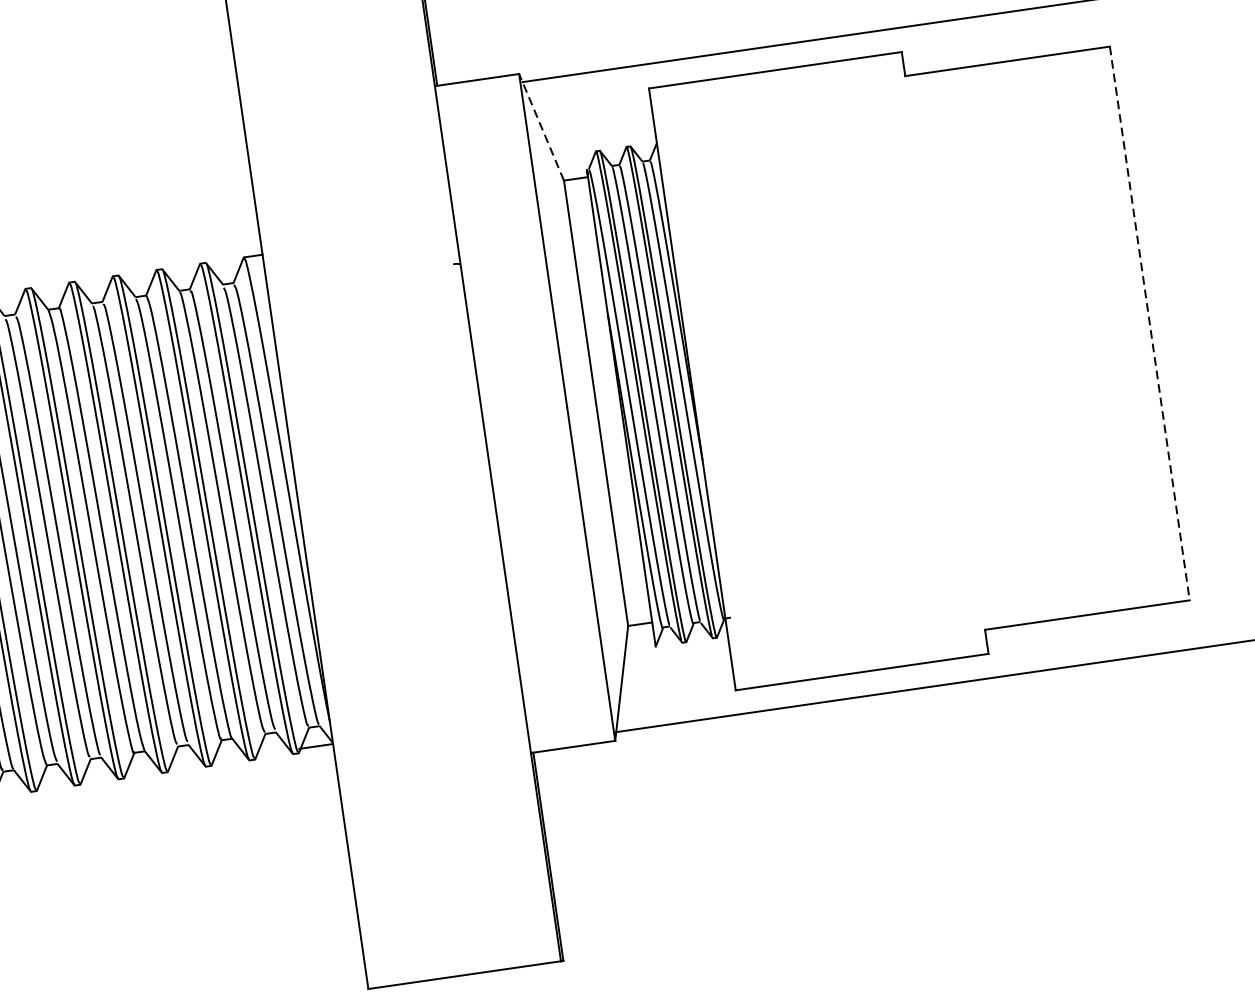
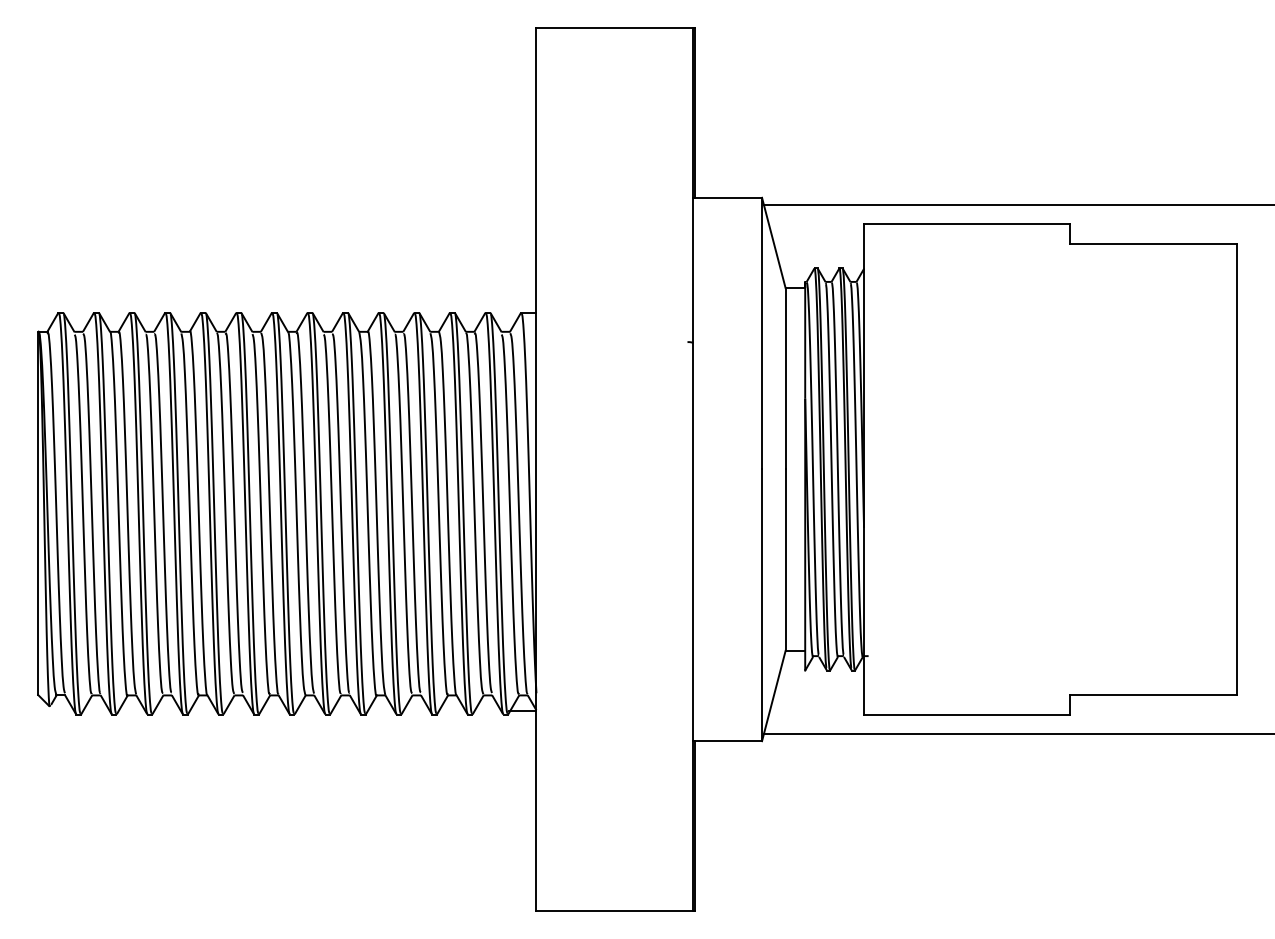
line: (541, 126) -> (773, 242), dashed -> solid
line: (1149, 323) -> (1236, 469), dashed -> solid

